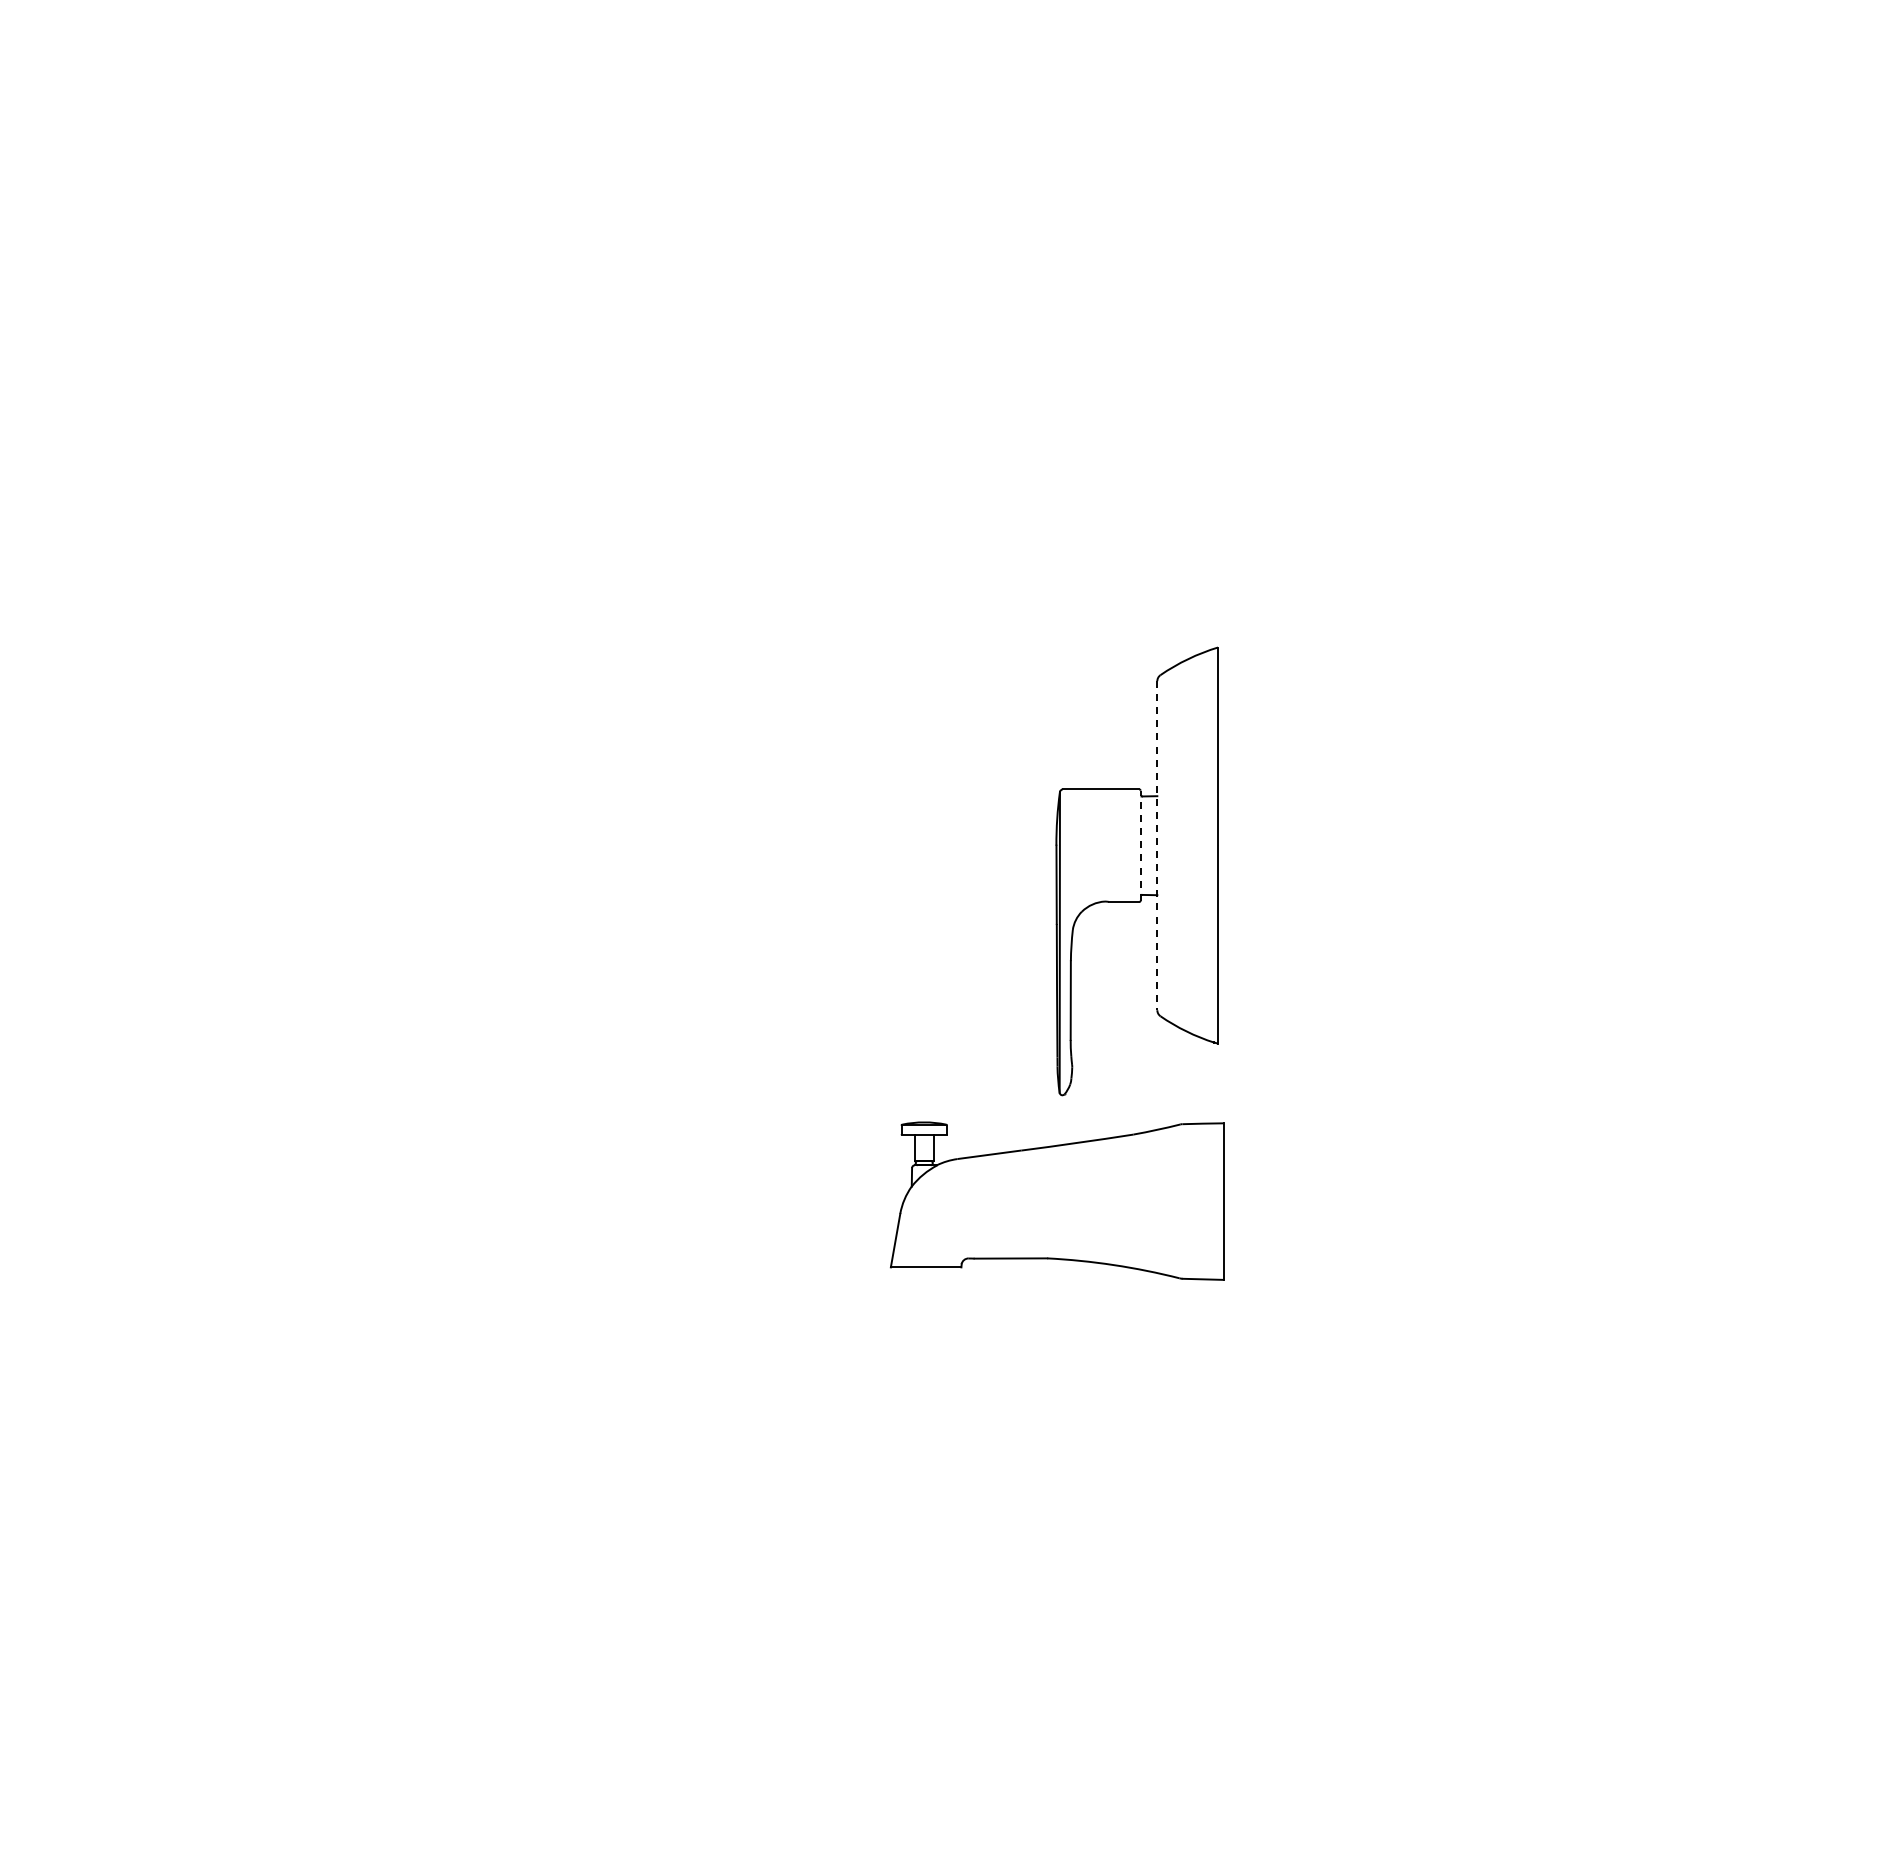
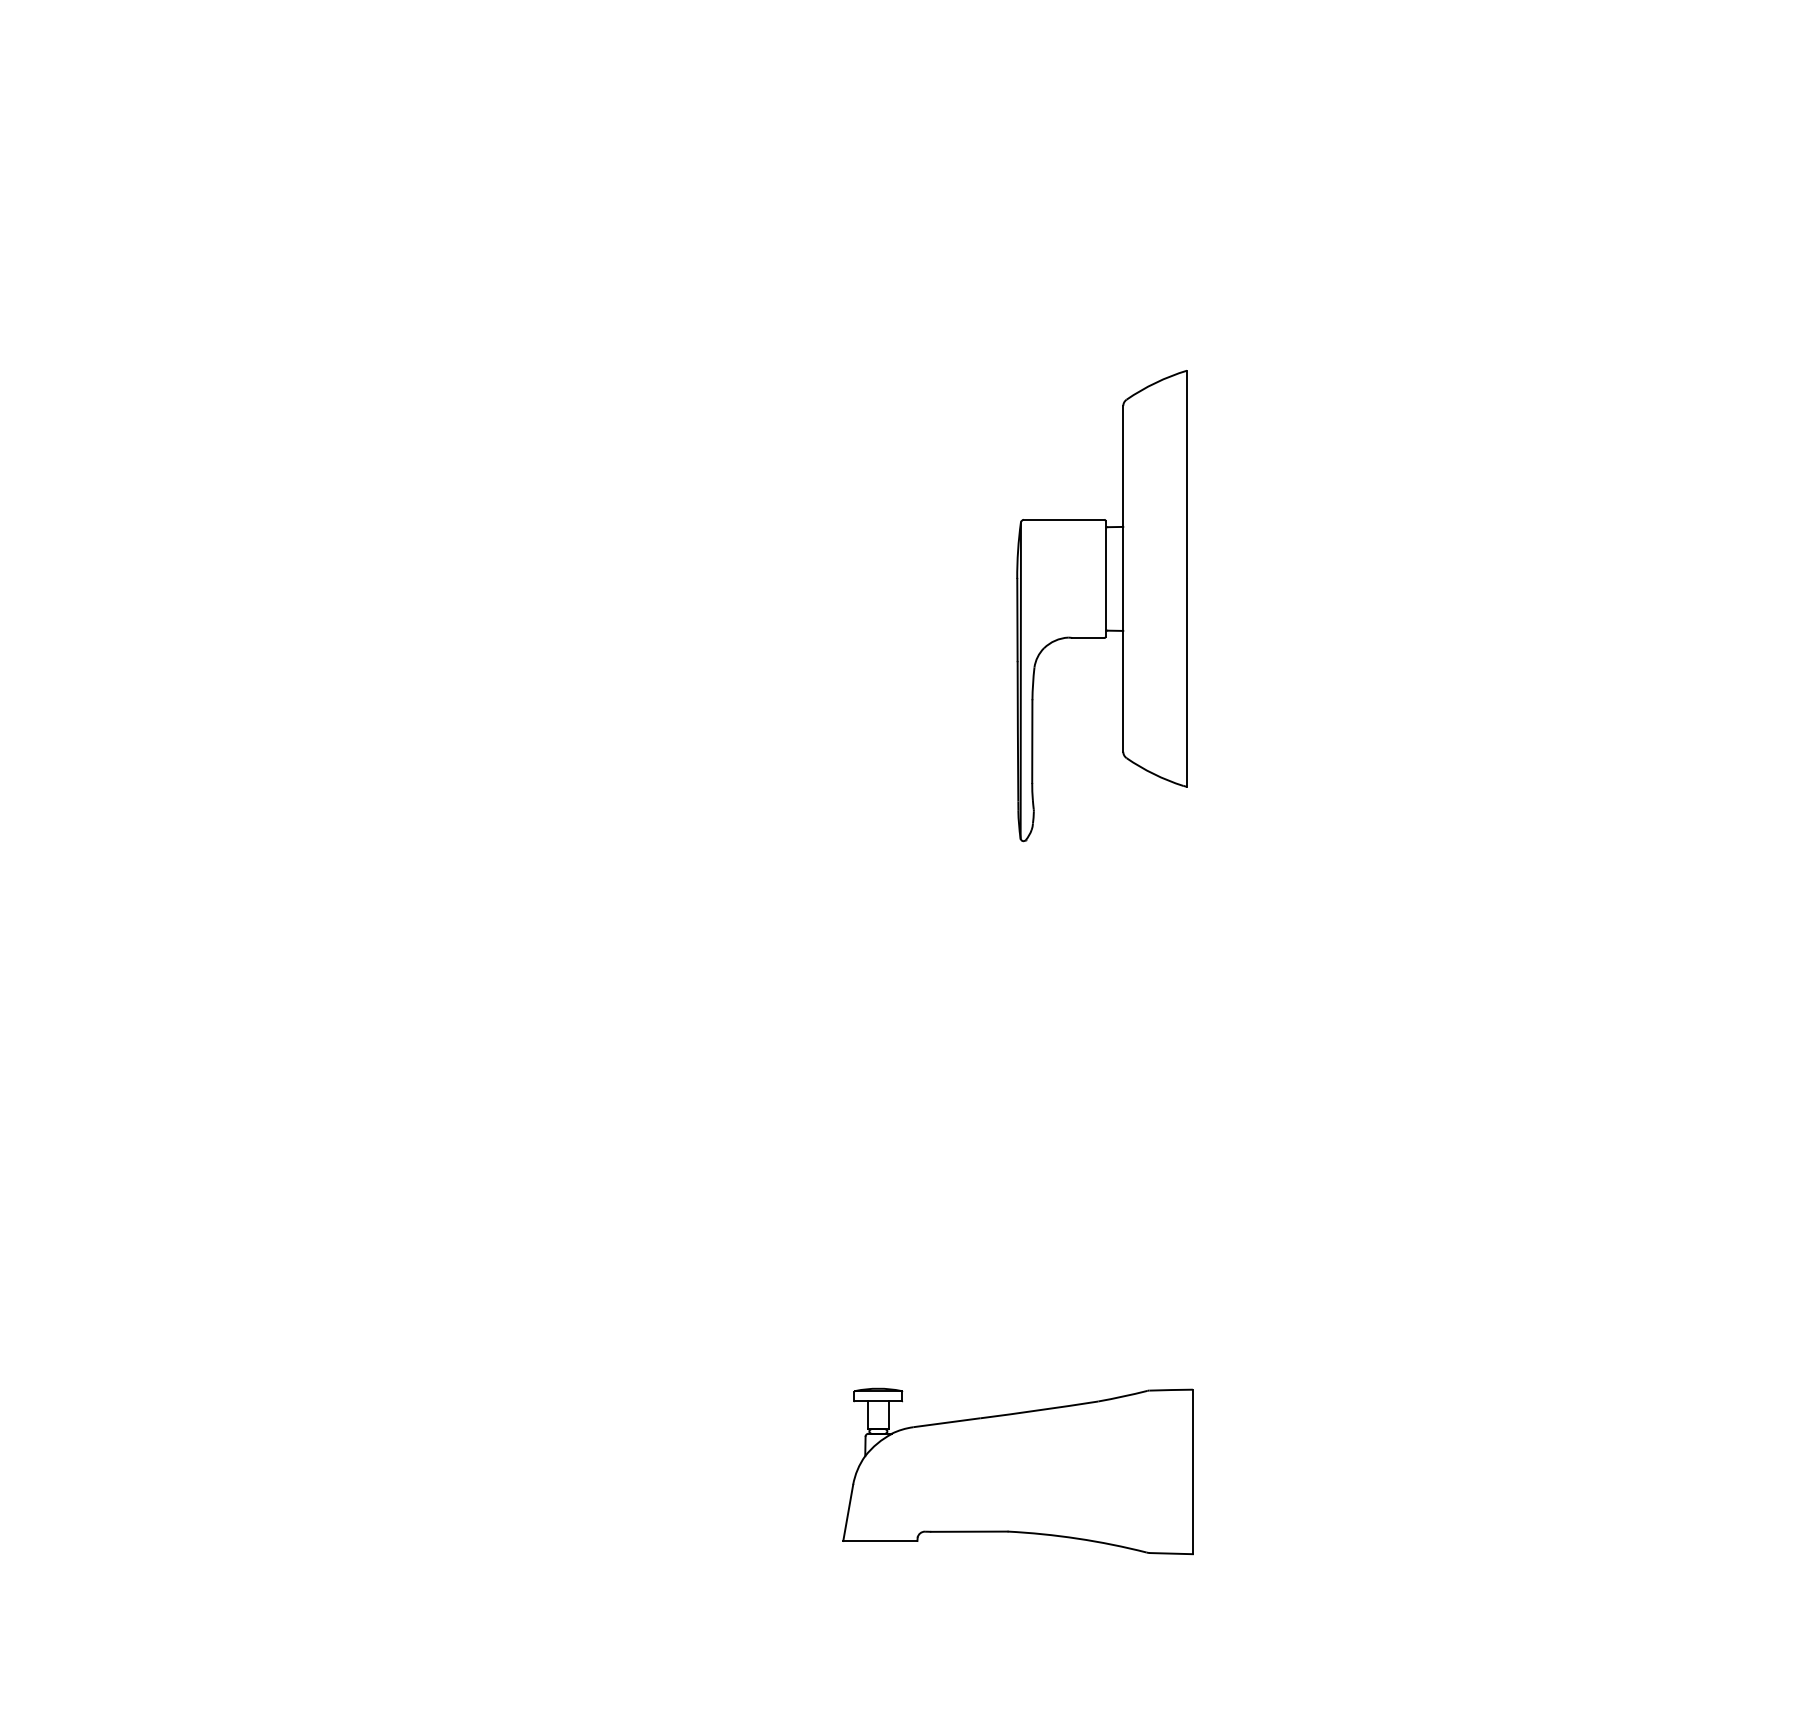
line: (1140, 845) -> (1105, 578), dashed -> solid
line: (1157, 845) -> (1123, 578), dashed -> solid
part: (1057, 1200) -> (1018, 1470), moved

